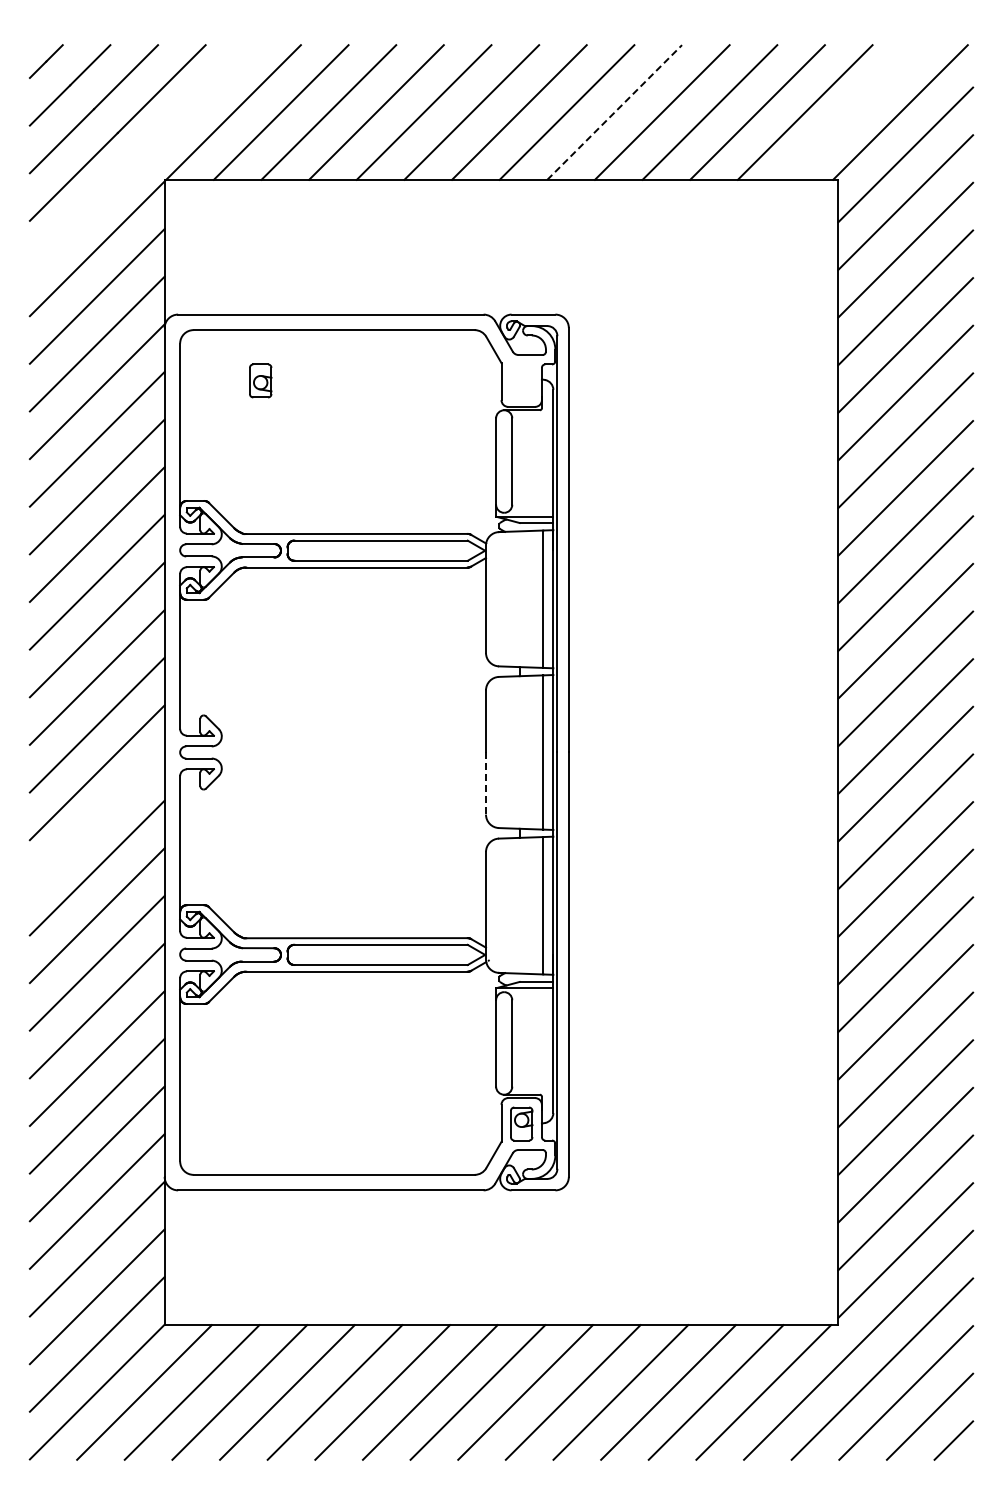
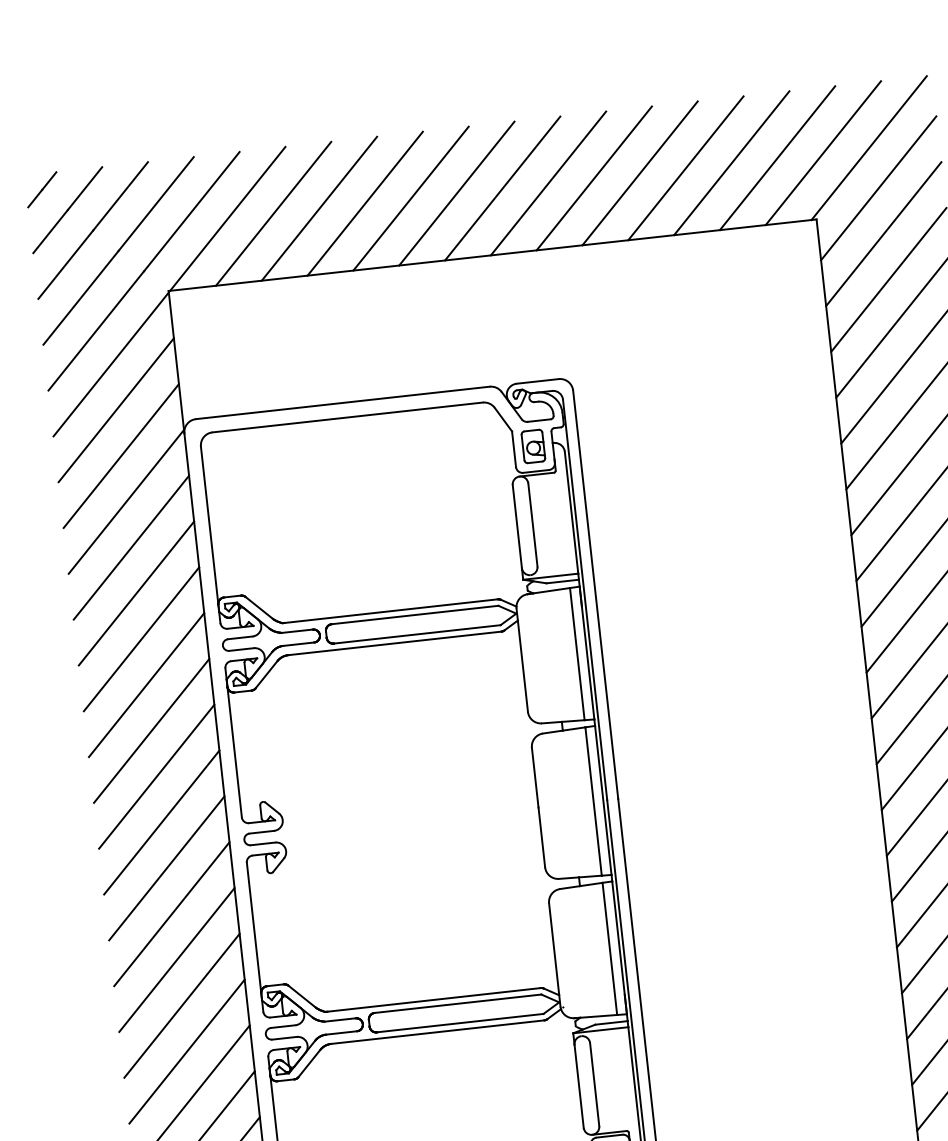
line: (615, 112) -> (595, 178), dashed -> solid
line: (852, 112) -> (823, 153), added
line: (141, 156) -> (143, 270), added
part: (260, 380) -> (533, 446), moved
line: (486, 784) -> (542, 838), dashed -> solid
line: (96, 820) -> (171, 914), added

